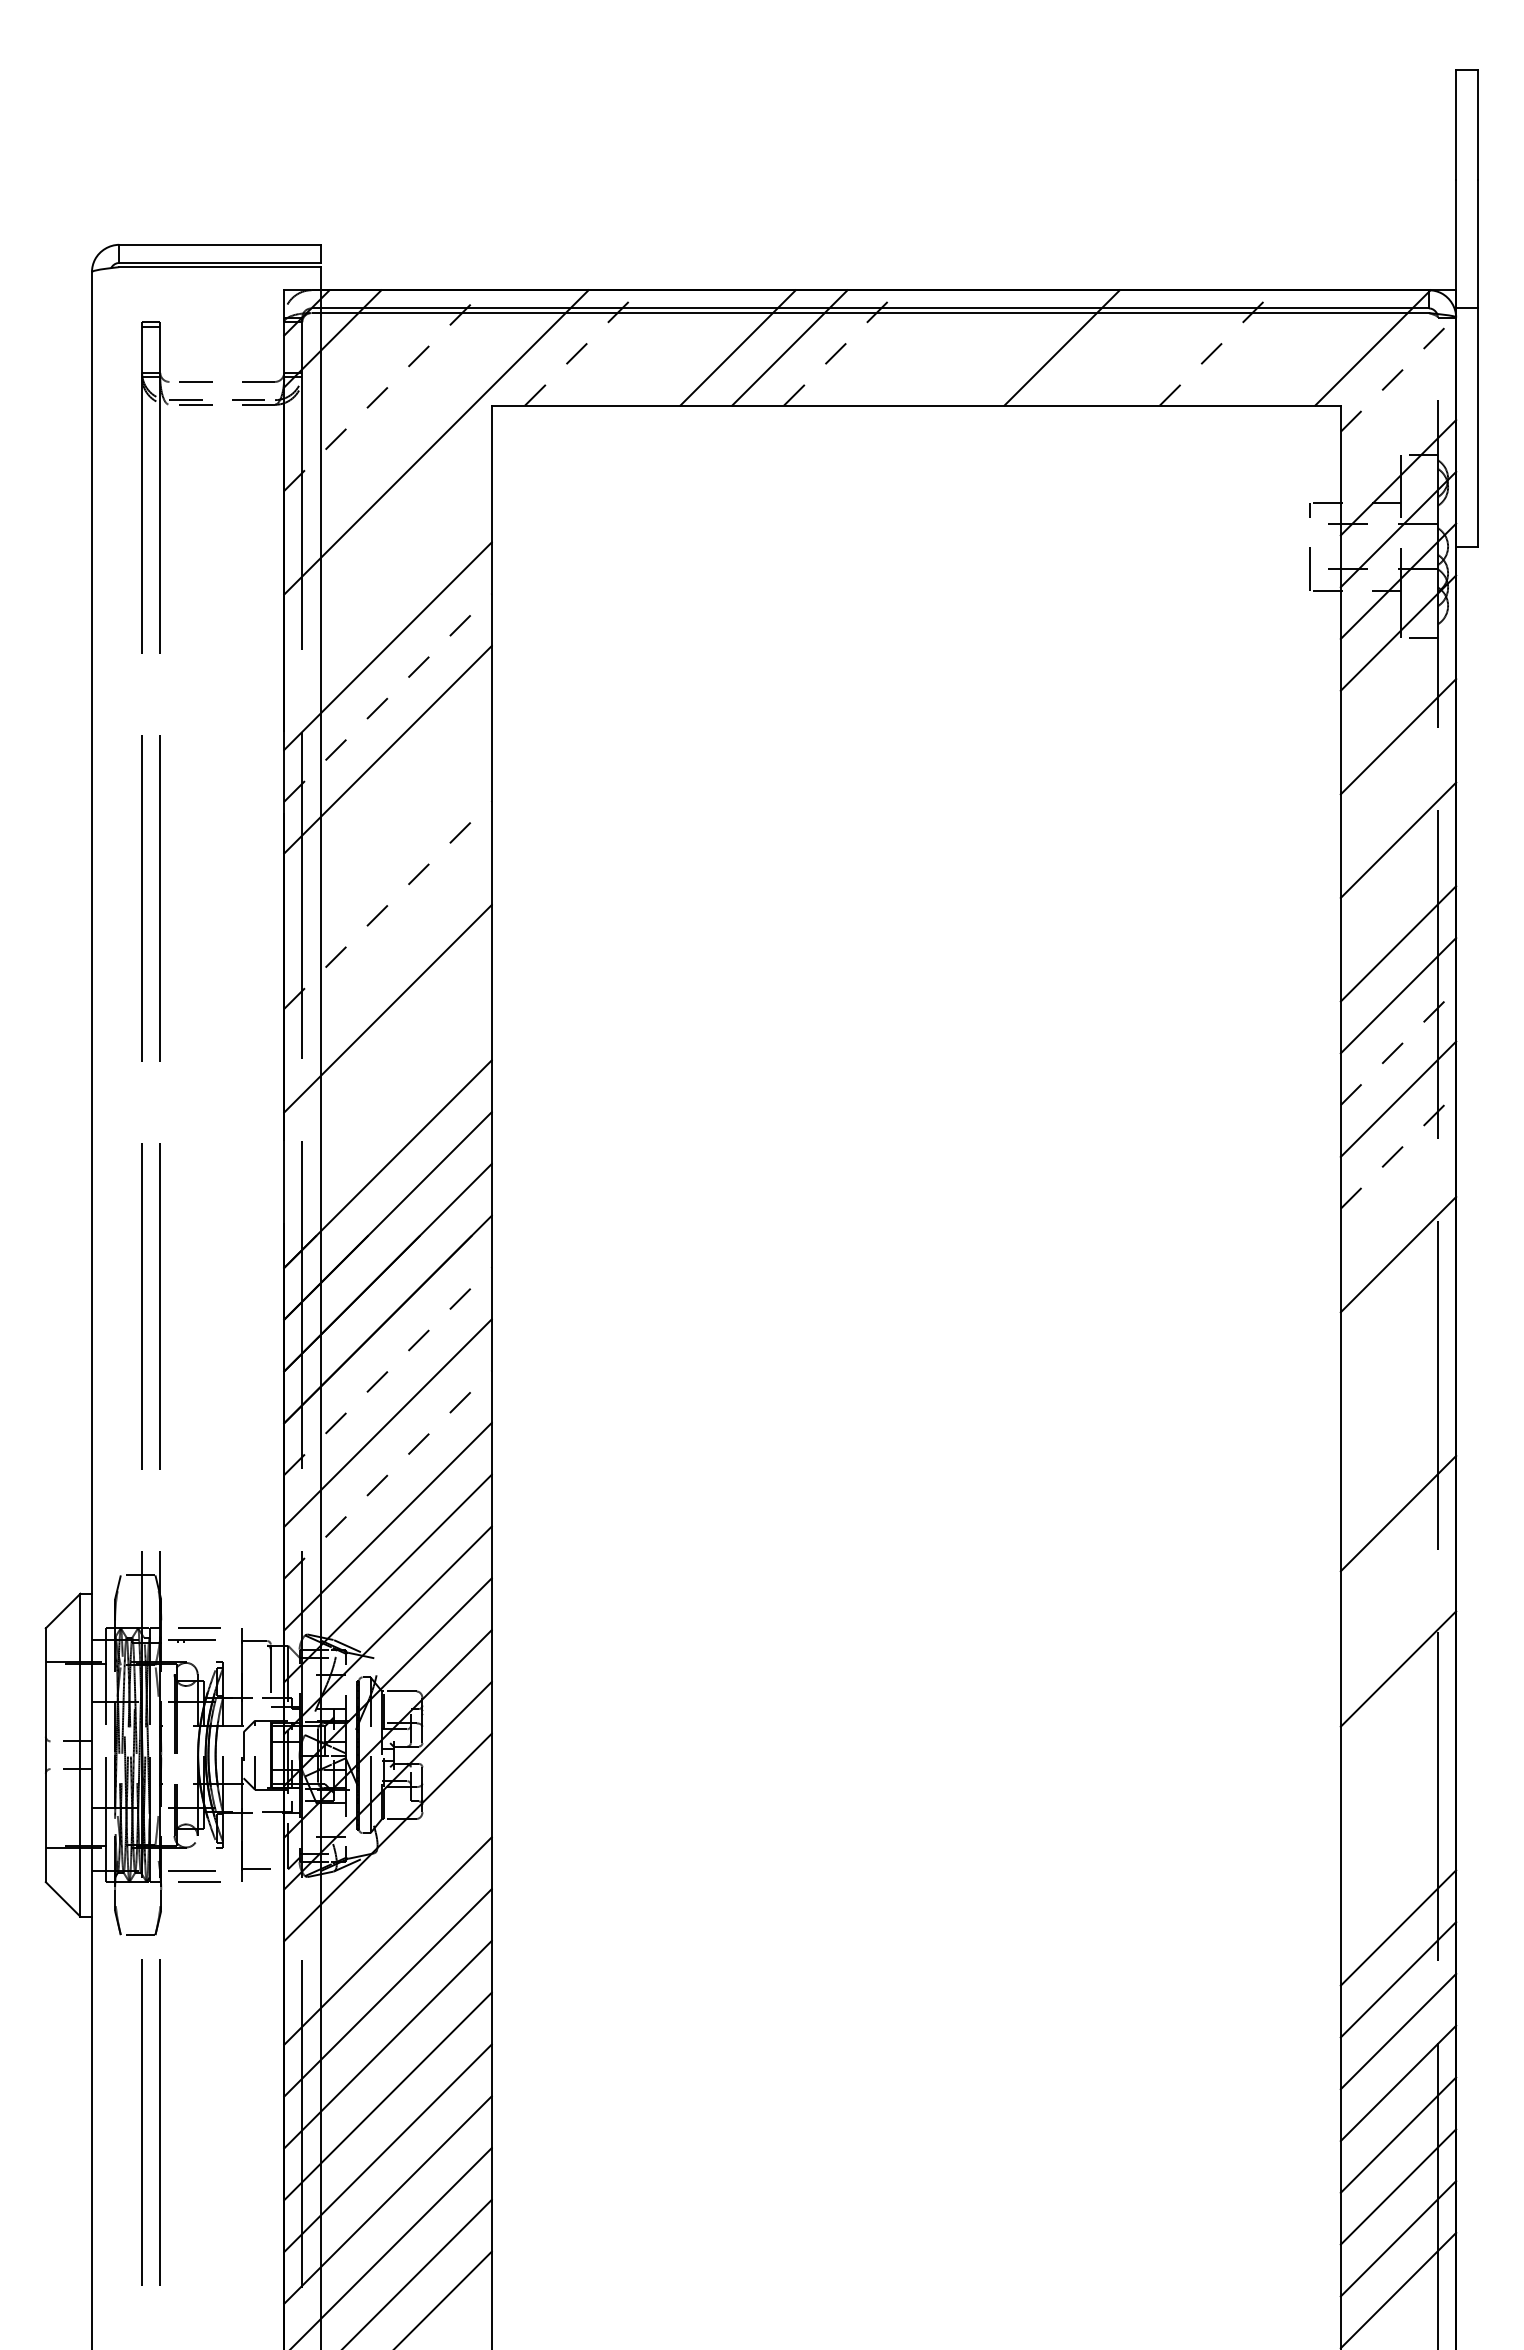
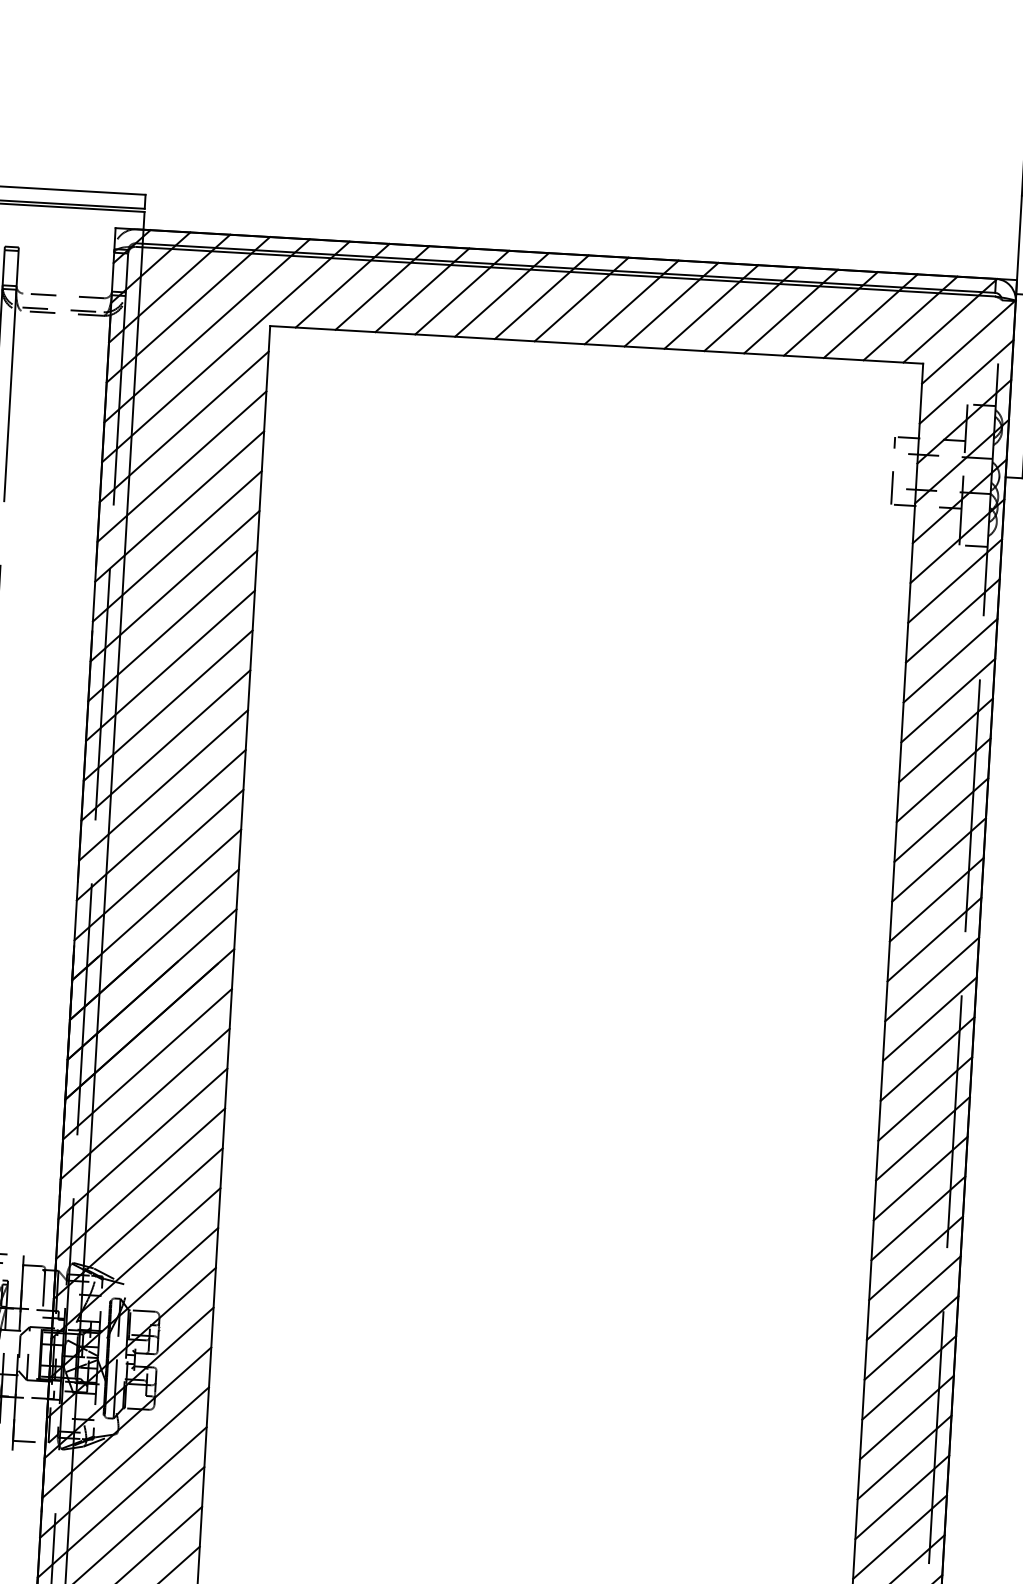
line: (582, 347) -> (342, 285), dashed -> solid
line: (634, 347) -> (382, 287), added
line: (686, 347) -> (422, 290), added
line: (841, 347) -> (541, 296), dashed -> solid
line: (893, 347) -> (581, 299), added
line: (958, 347) -> (631, 302), added
line: (1010, 347) -> (671, 304), added
line: (1113, 347) -> (750, 308), added
line: (1165, 347) -> (790, 311), added
line: (1217, 347) -> (830, 313), dashed -> solid
line: (1269, 347) -> (870, 315), added
line: (1320, 347) -> (910, 318), added
line: (358, 364) -> (169, 288), added
line: (1398, 374) -> (968, 342), dashed -> solid
line: (384, 390) -> (188, 309), dashed -> solid
line: (410, 416) -> (207, 330), added
line: (1398, 425) -> (966, 381), added
line: (387, 542) -> (183, 426), added
line: (387, 594) -> (181, 466), added
line: (1398, 684) -> (955, 580), added
line: (388, 698) -> (177, 546), dashed -> solid
line: (1398, 788) -> (950, 660), added
line: (387, 801) -> (172, 625), added
line: (387, 853) -> (170, 665), added
line: (1398, 891) -> (945, 740), added
line: (388, 905) -> (168, 705), dashed -> solid
line: (387, 956) -> (165, 745), added
line: (1398, 1047) -> (939, 859), dashed -> solid
line: (387, 1060) -> (160, 825), added
line: (387, 1112) -> (158, 865), added
line: (1398, 1151) -> (934, 939), dashed -> solid
line: (1398, 1202) -> (932, 979), added
line: (1398, 1306) -> (927, 1059), added
line: (1398, 1357) -> (925, 1098), added
line: (388, 1371) -> (147, 1064), dashed -> solid
line: (1398, 1409) -> (923, 1138), added
line: (1398, 1461) -> (920, 1178), added
line: (388, 1474) -> (143, 1143), dashed -> solid
line: (1398, 1565) -> (916, 1258), added
line: (1398, 1616) -> (913, 1297), added
line: (1398, 1720) -> (909, 1377), added
line: (1398, 1772) -> (906, 1417), added
line: (1398, 1824) -> (904, 1457), added
line: (1398, 1875) -> (902, 1496), added
line: (387, 1889) -> (124, 1462), added

